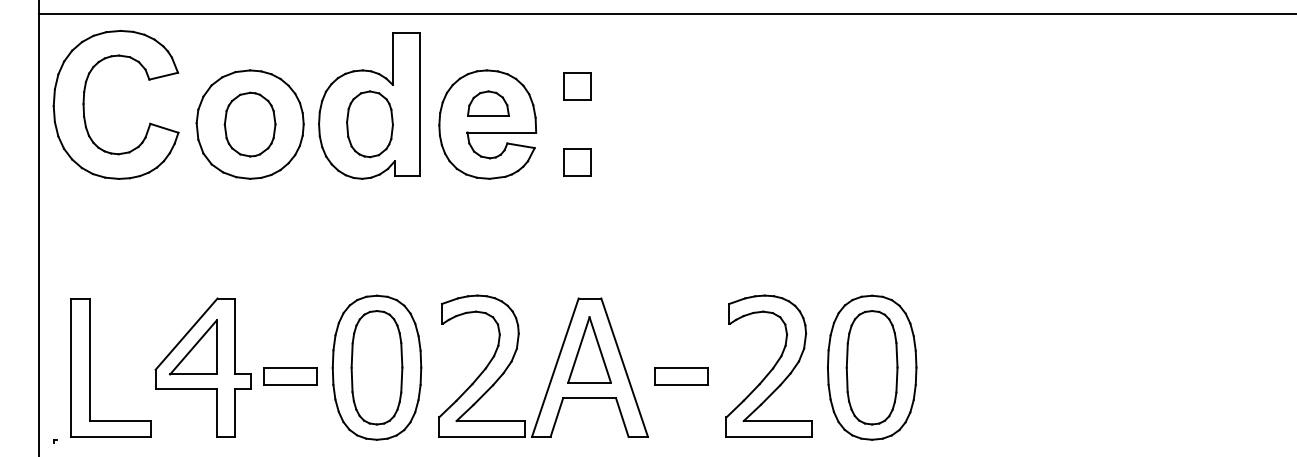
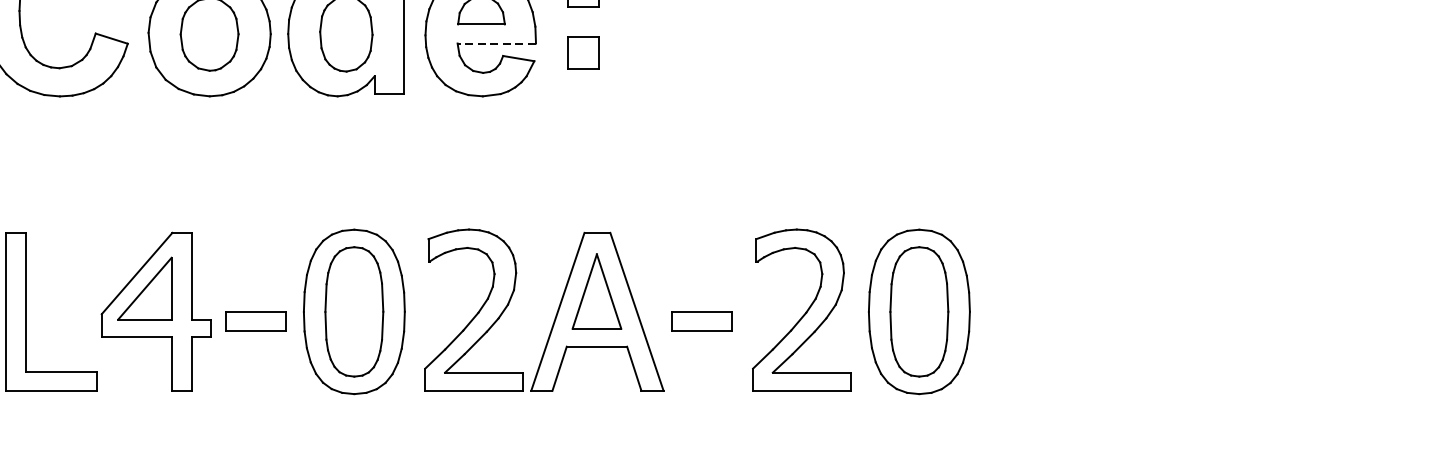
line: (501, 132) -> (496, 43), solid -> dashed
part: (577, 162) -> (583, 52), moved

